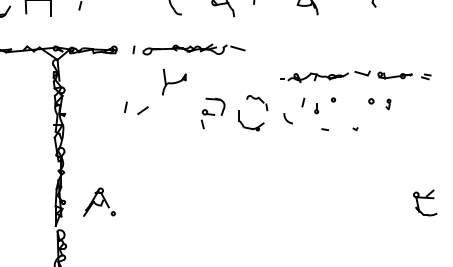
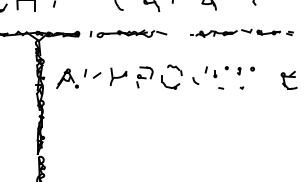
part: (355, 75) -> (241, 32), moved
part: (174, 81) -> (118, 76), moved
part: (388, 104) -> (239, 71), moved
part: (99, 201) -> (67, 78), moved
part: (424, 201) -> (288, 79), moved

